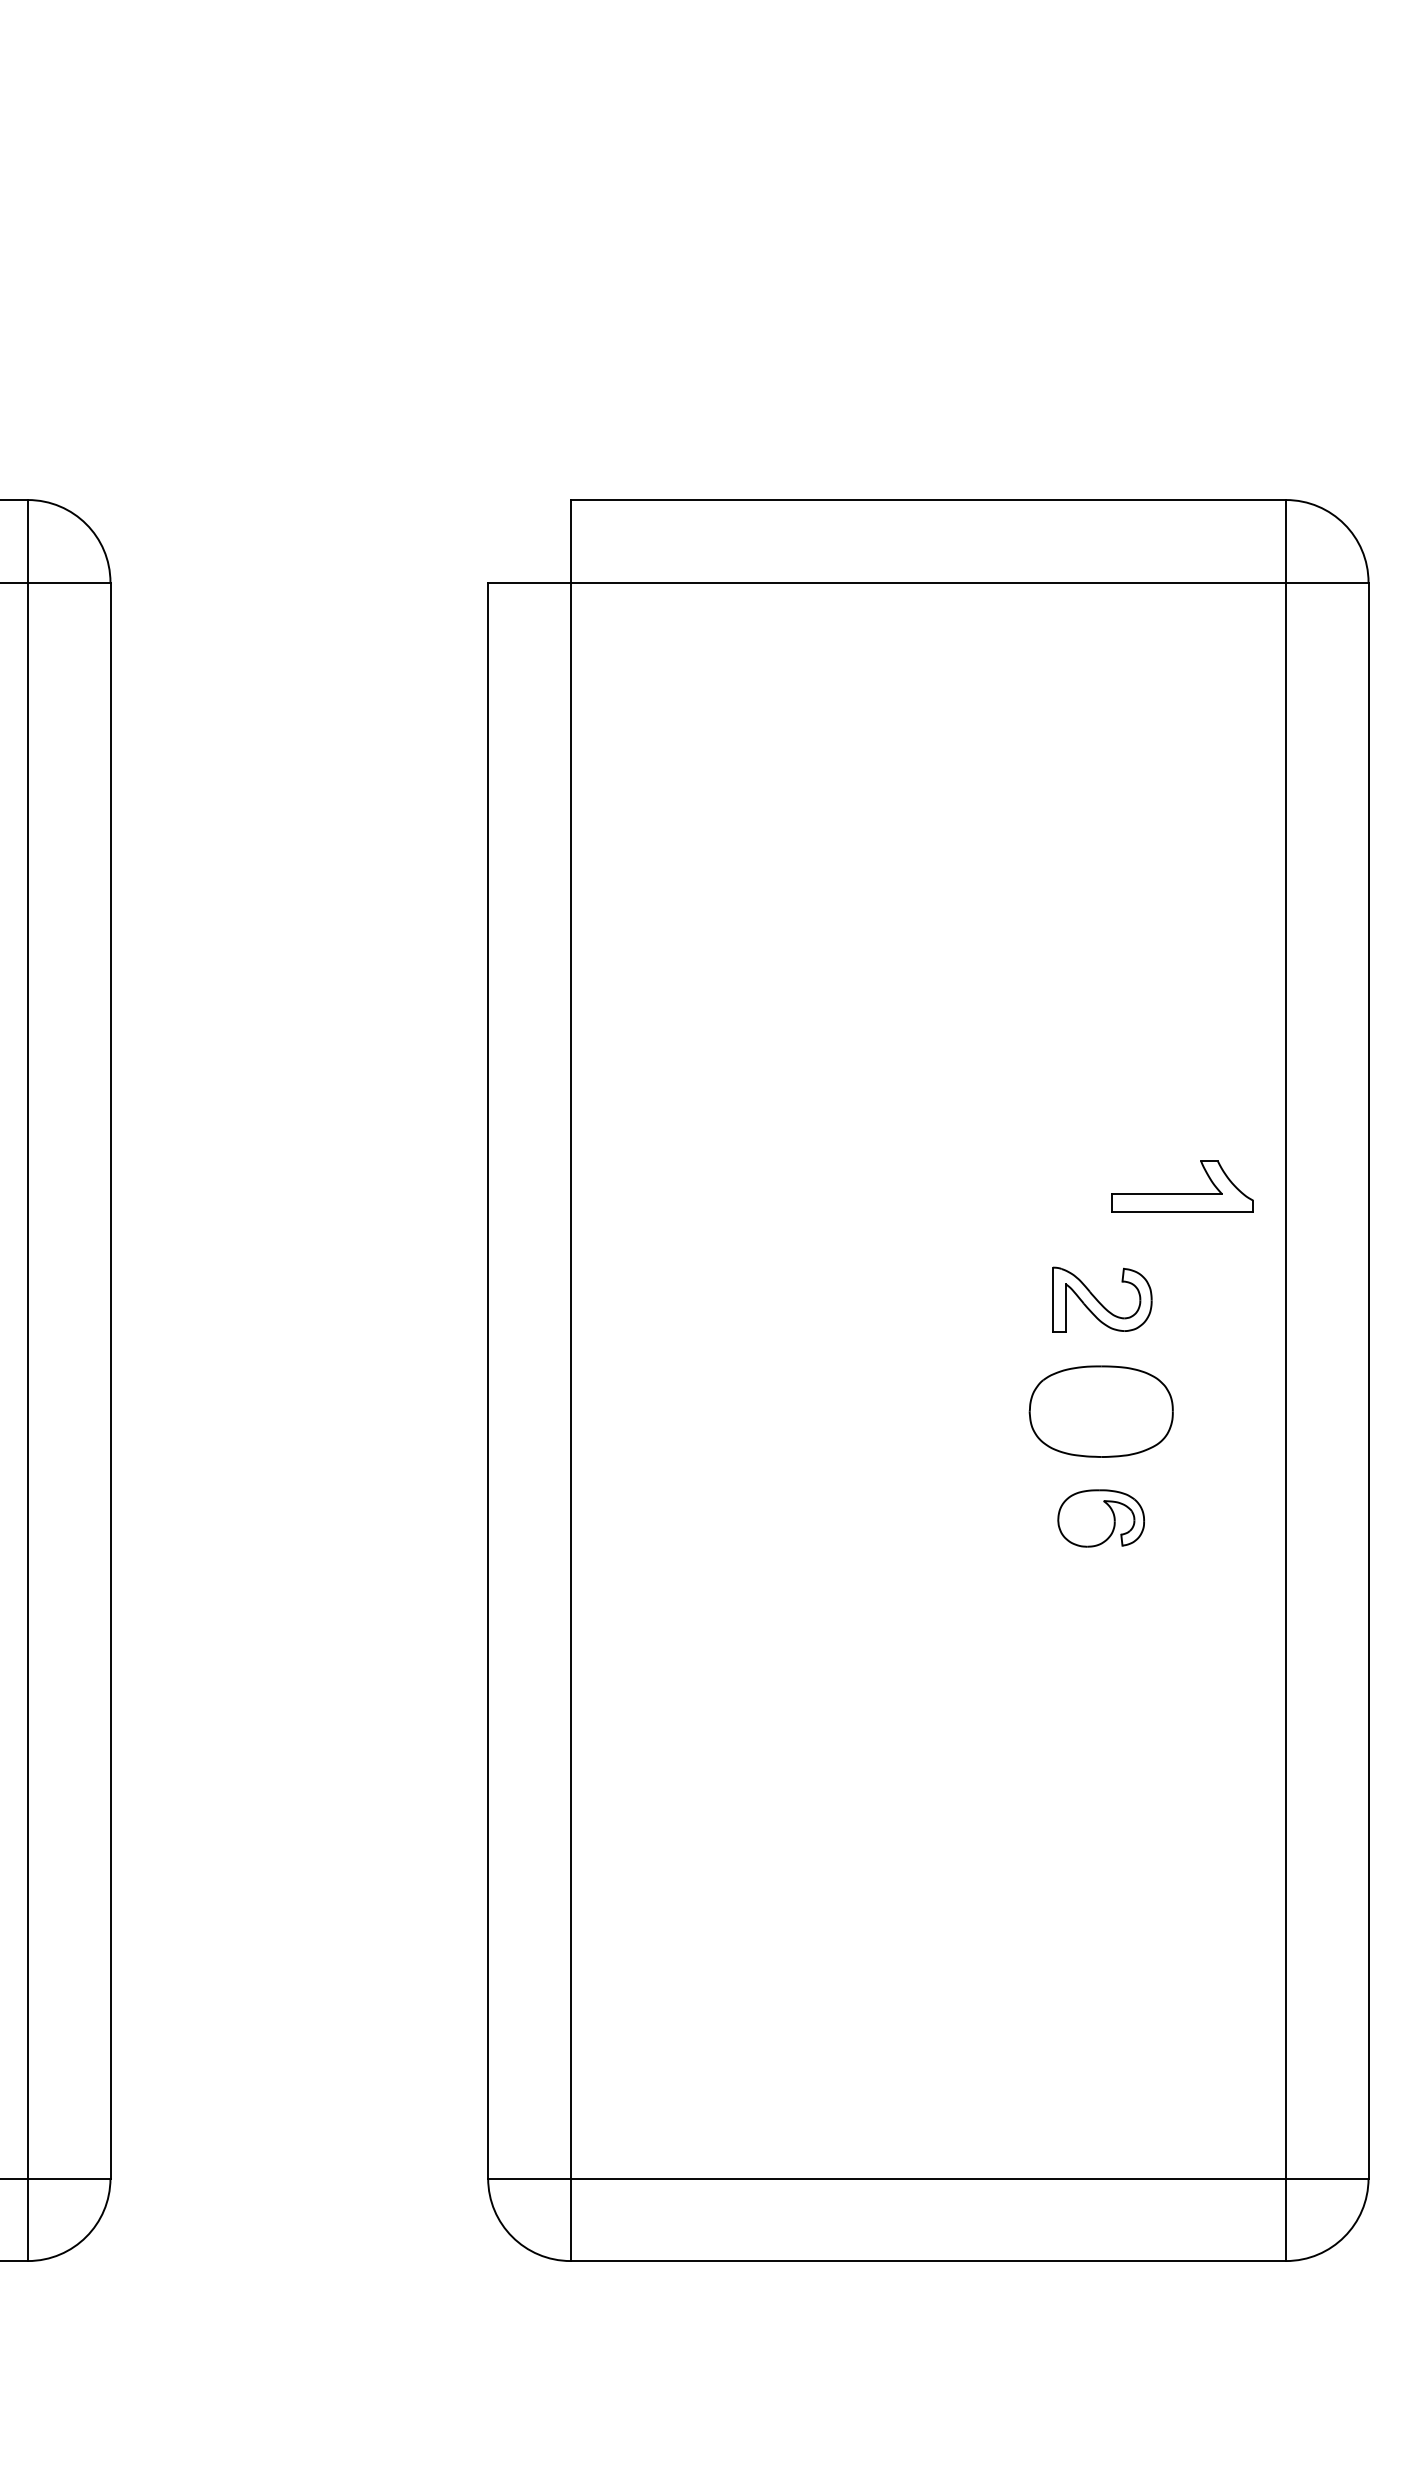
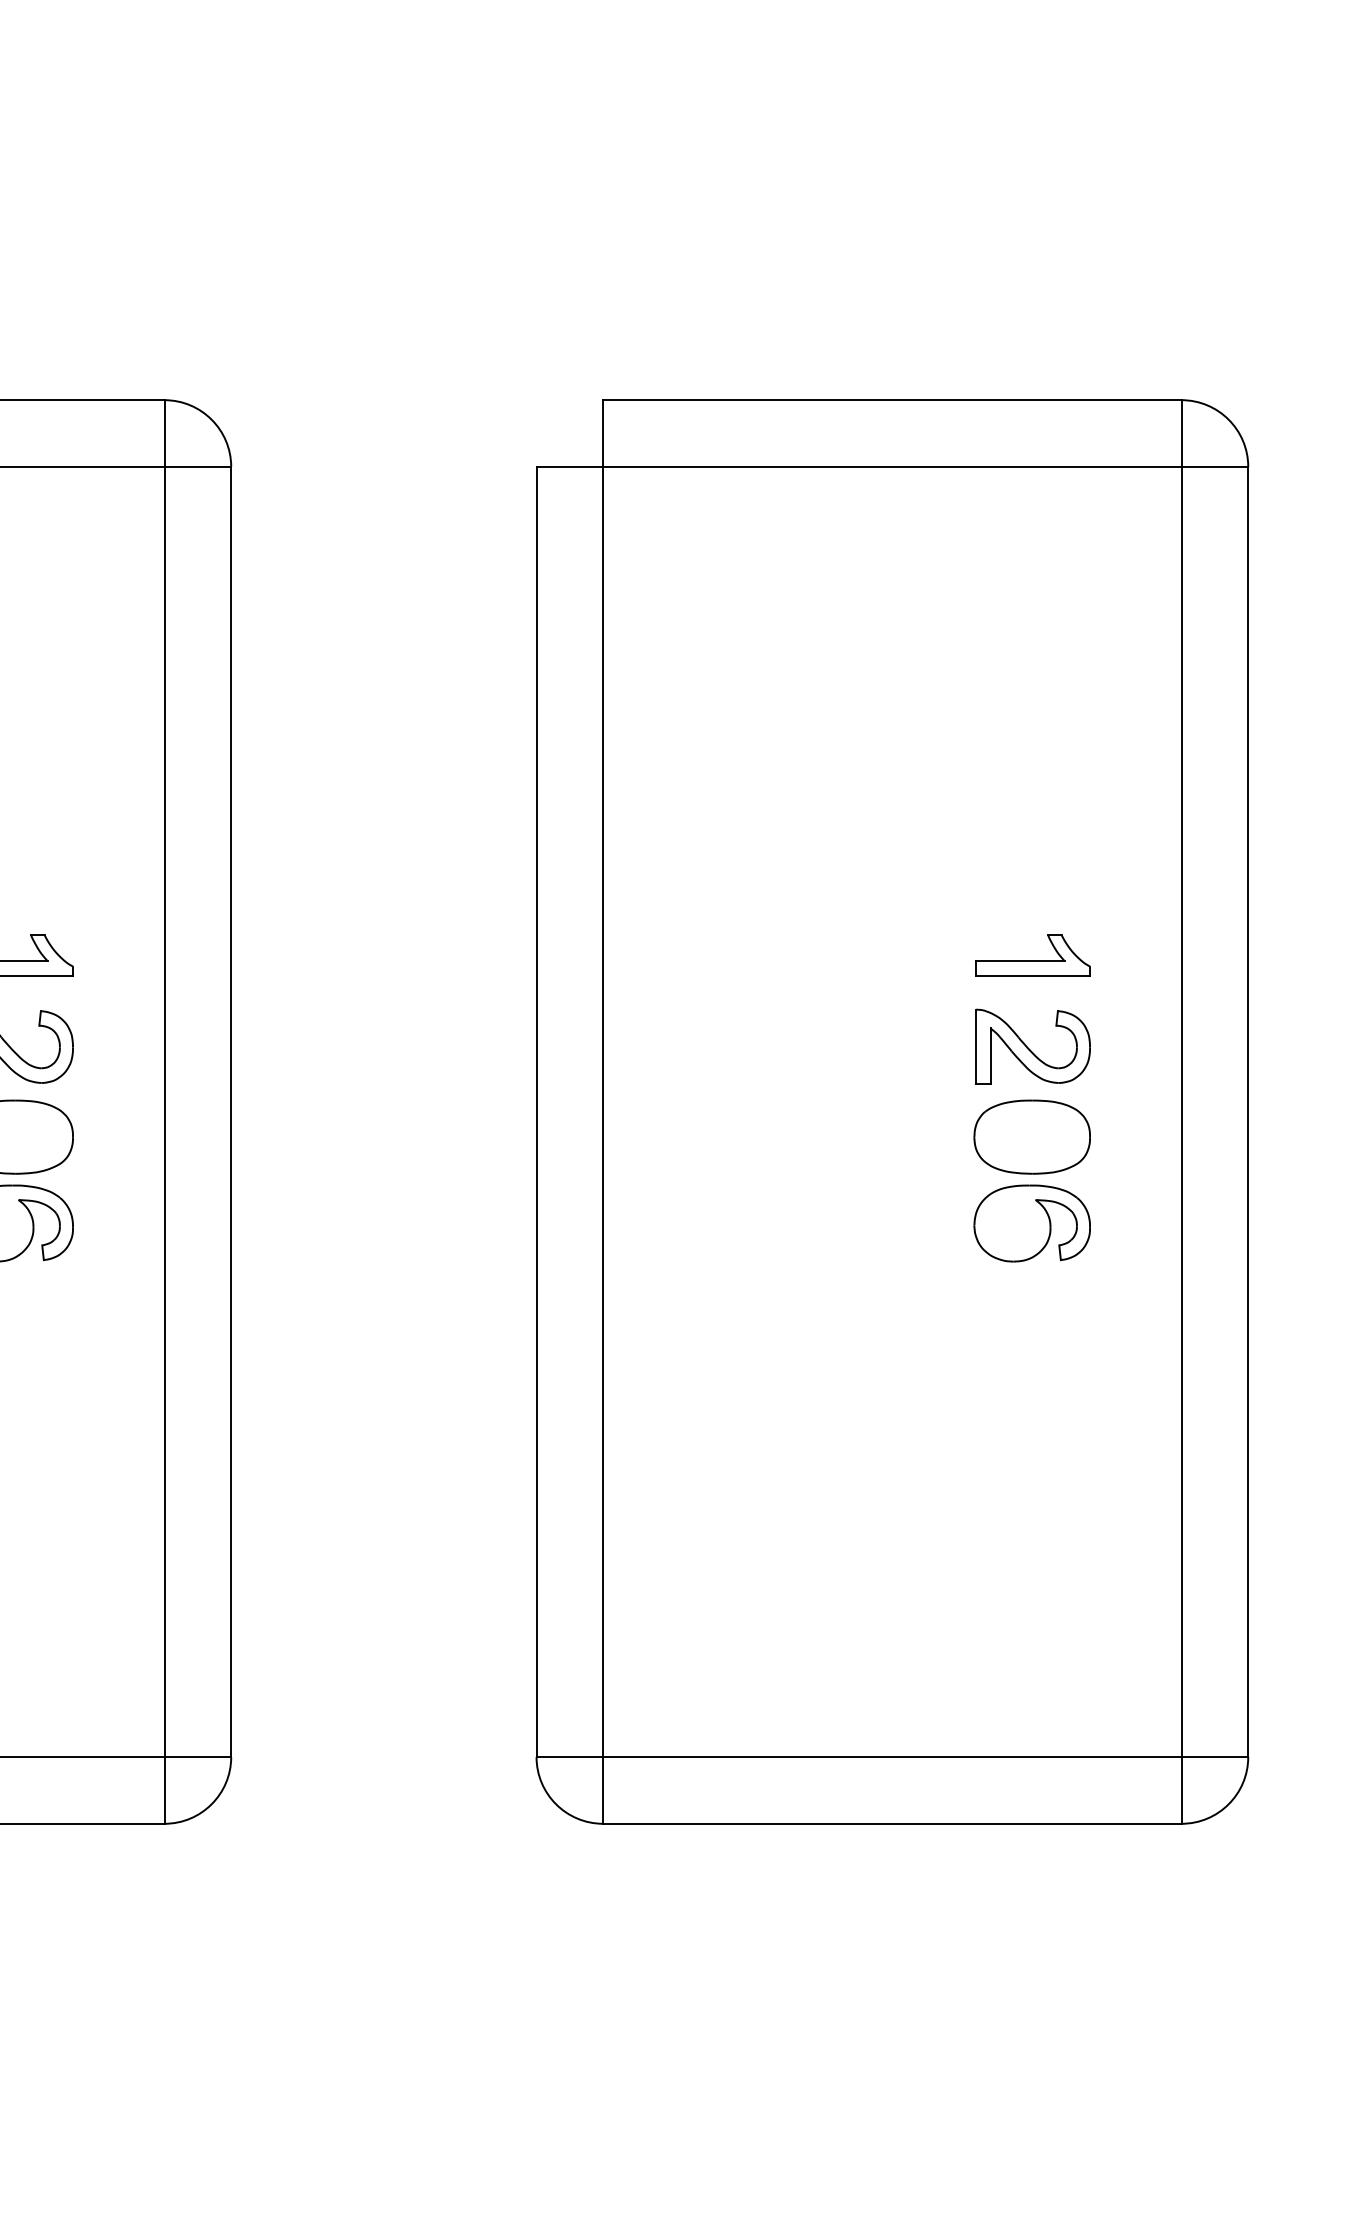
part: (1182, 1186) -> (1032, 955), moved
part: (1101, 1299) -> (1032, 1046), size x1.43
part: (1100, 1518) -> (1031, 1223), size x1.67

